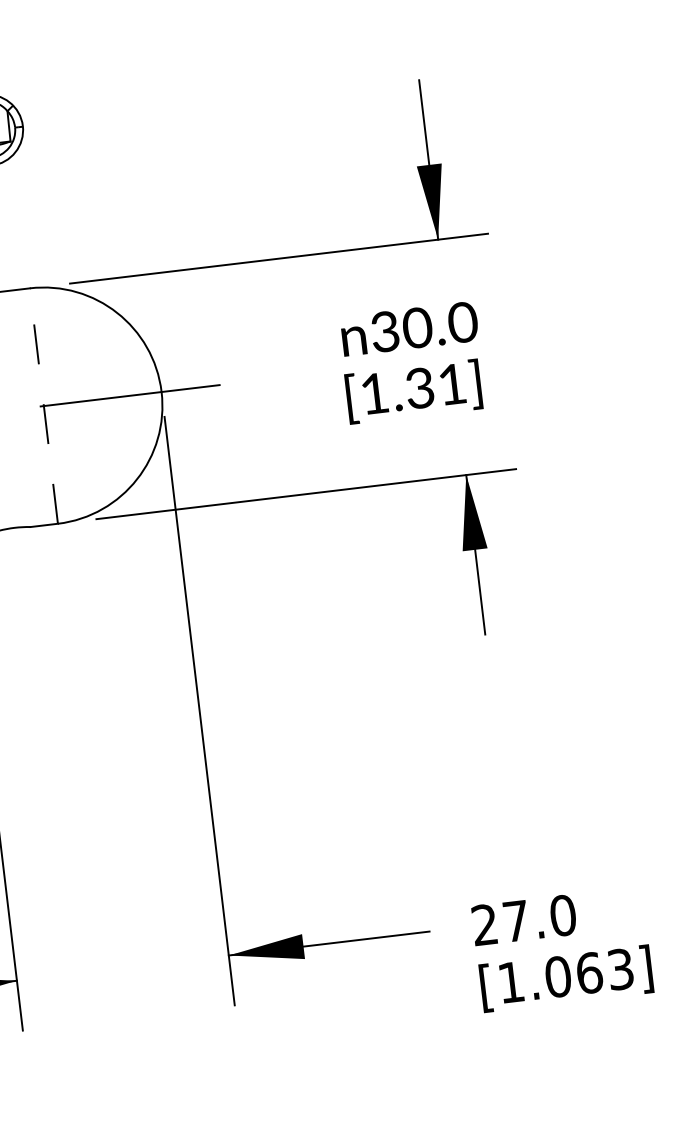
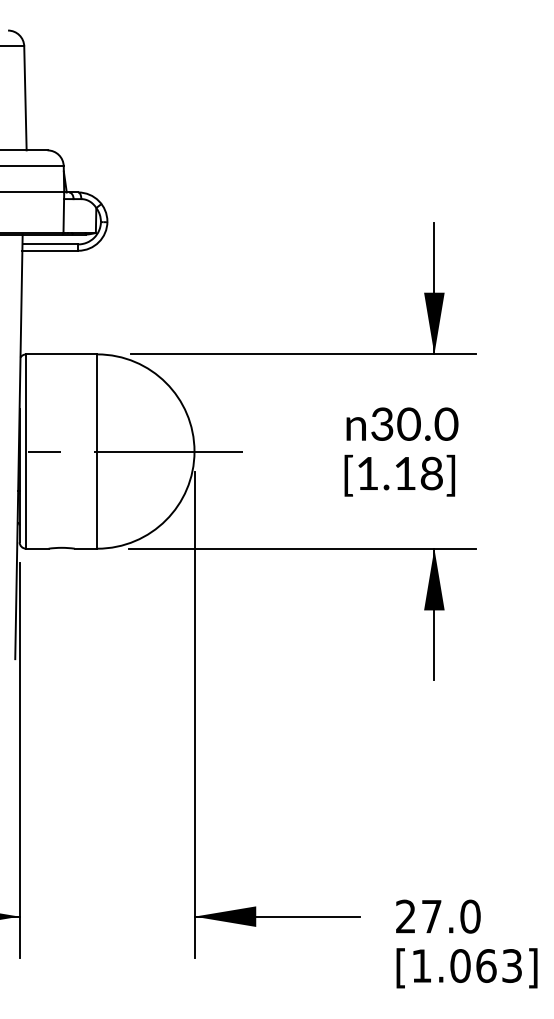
text: (436, 386) -> (418, 473), [1.31] -> [1.18]
line: (44, 405) -> (97, 451), dashed -> solid

